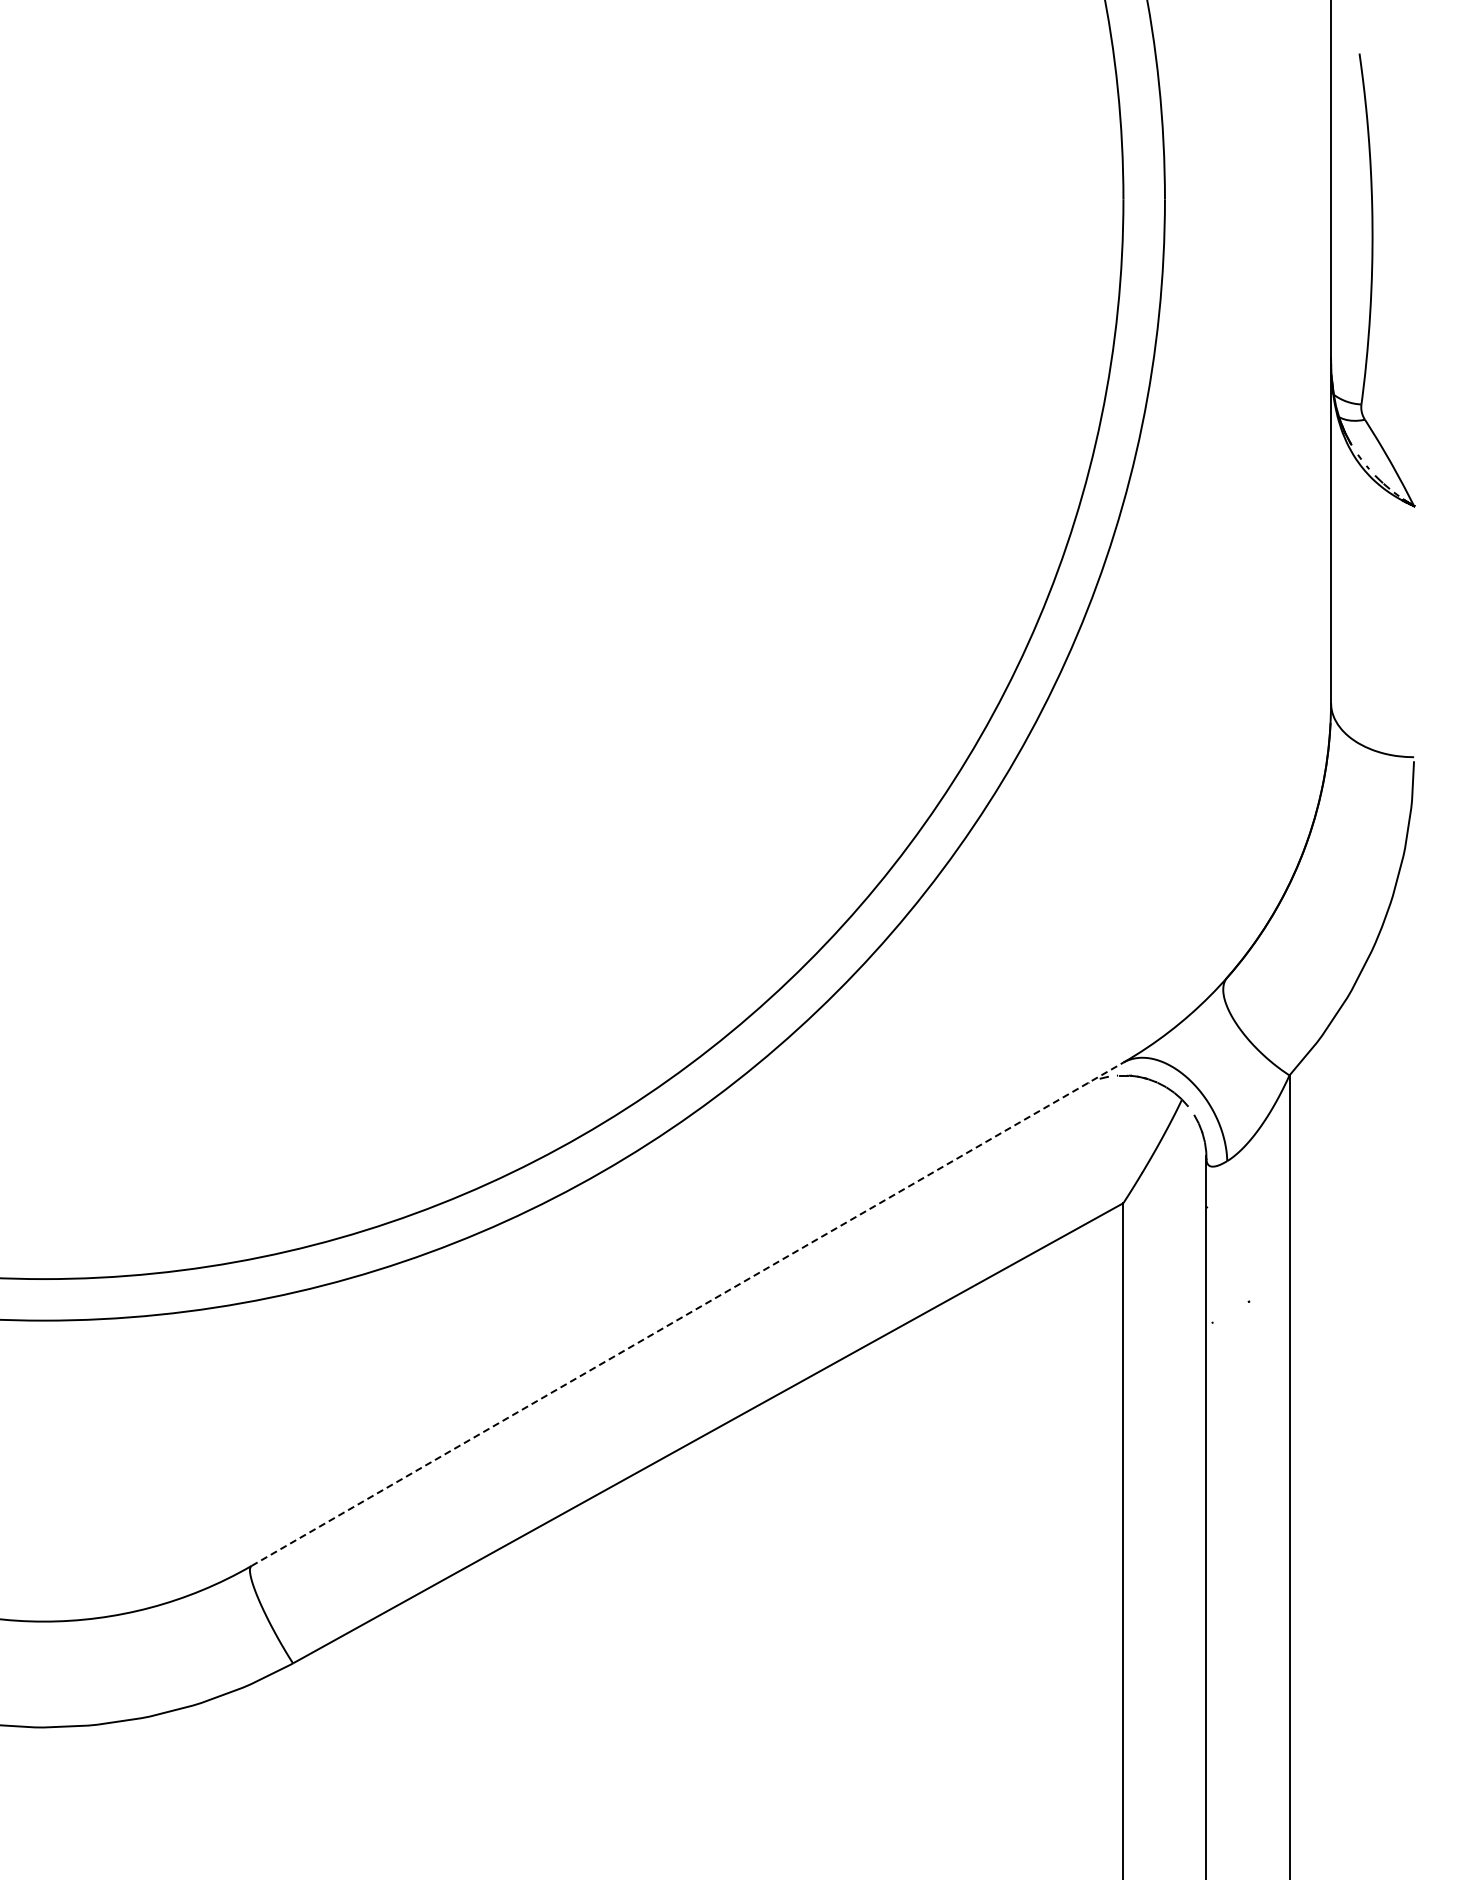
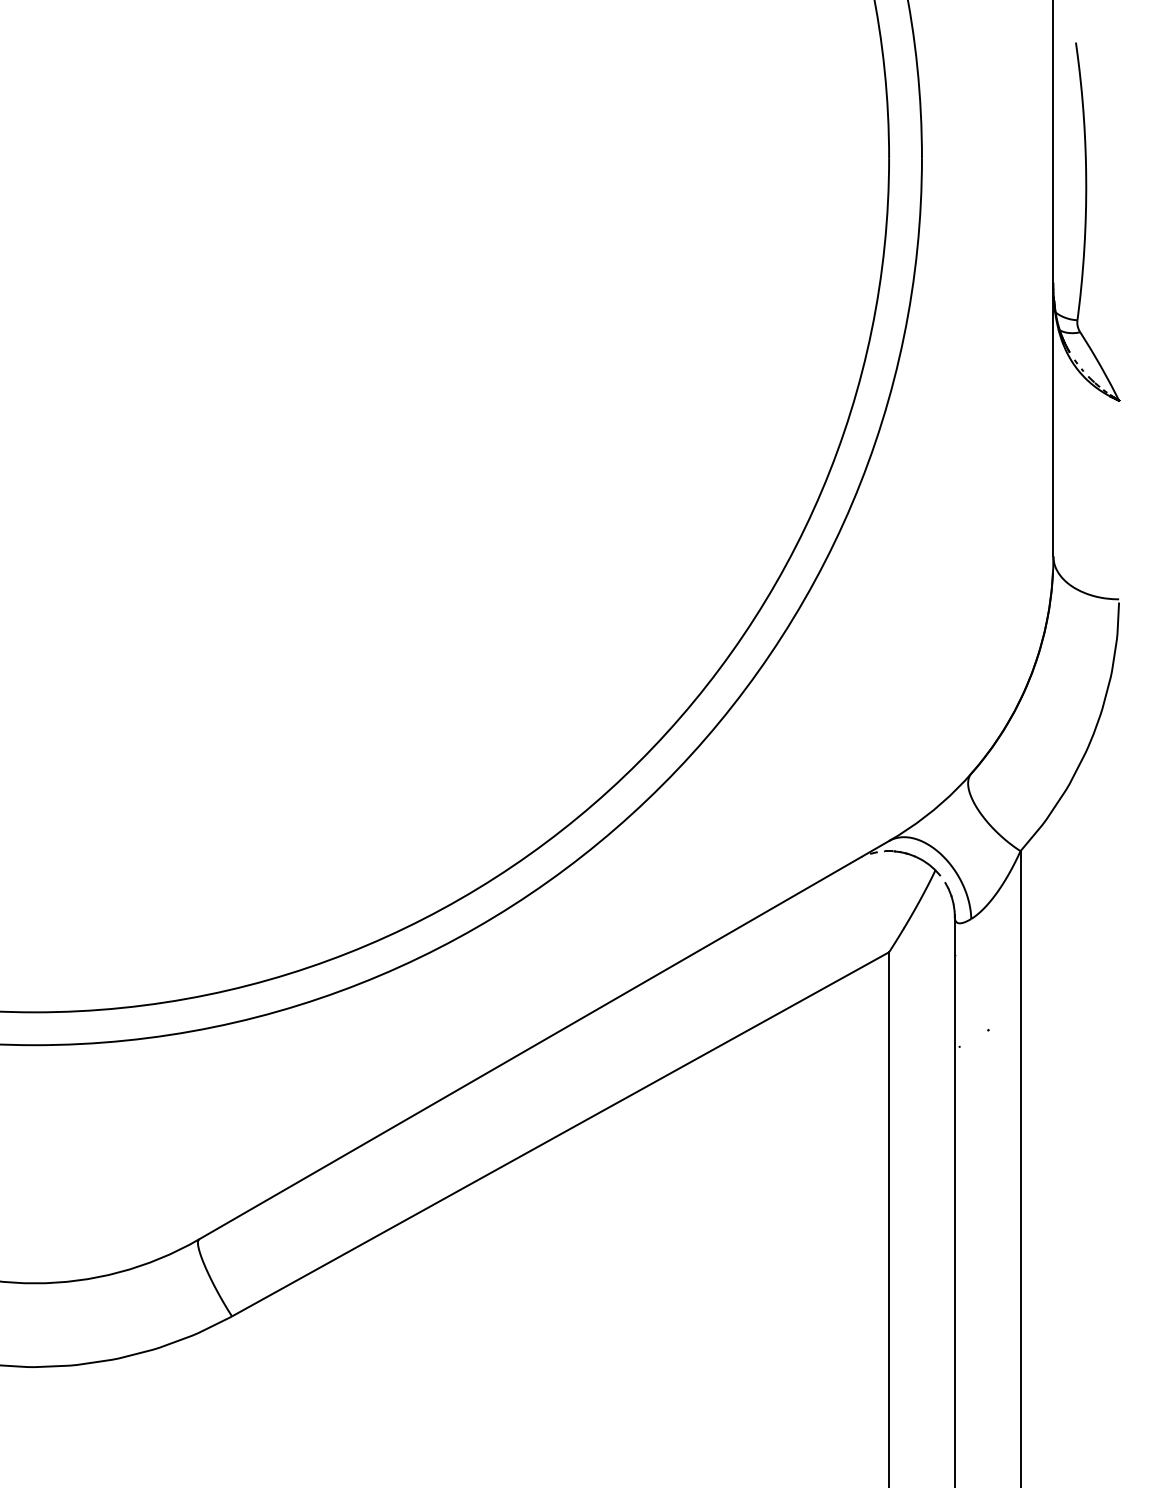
line: (687, 1314) -> (544, 1040), dashed -> solid

